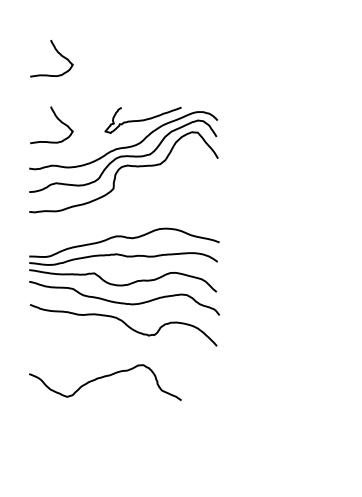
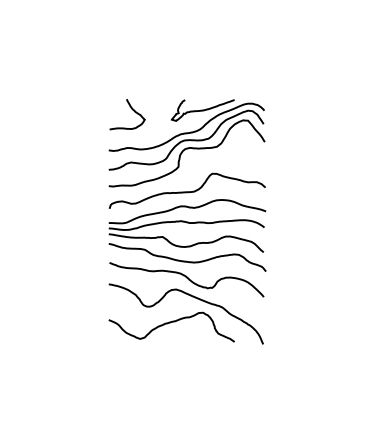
curve: (56, 52) -> (131, 54), removed
curve: (123, 218) -> (186, 191), added
curve: (130, 346) -> (192, 297), added

